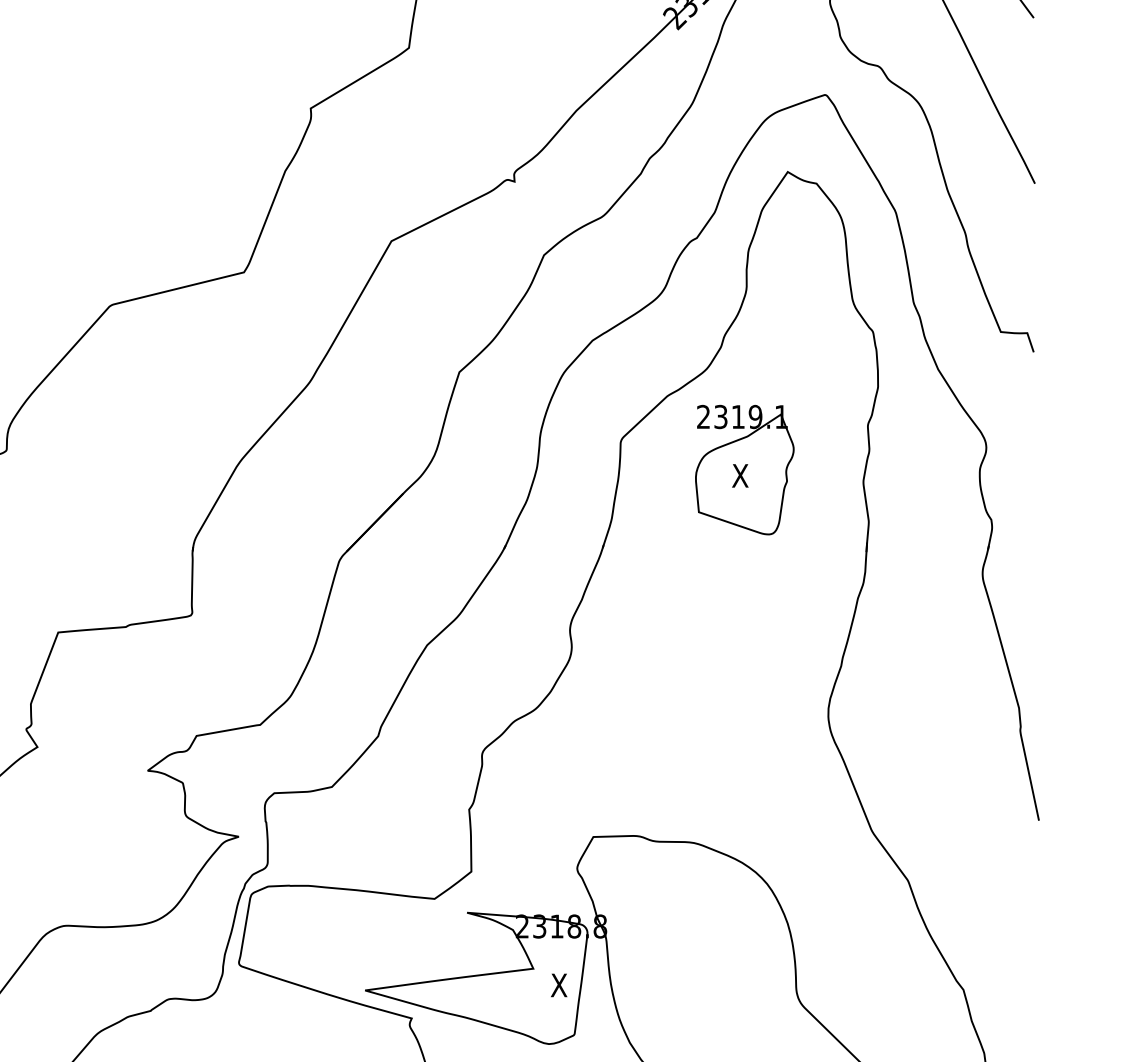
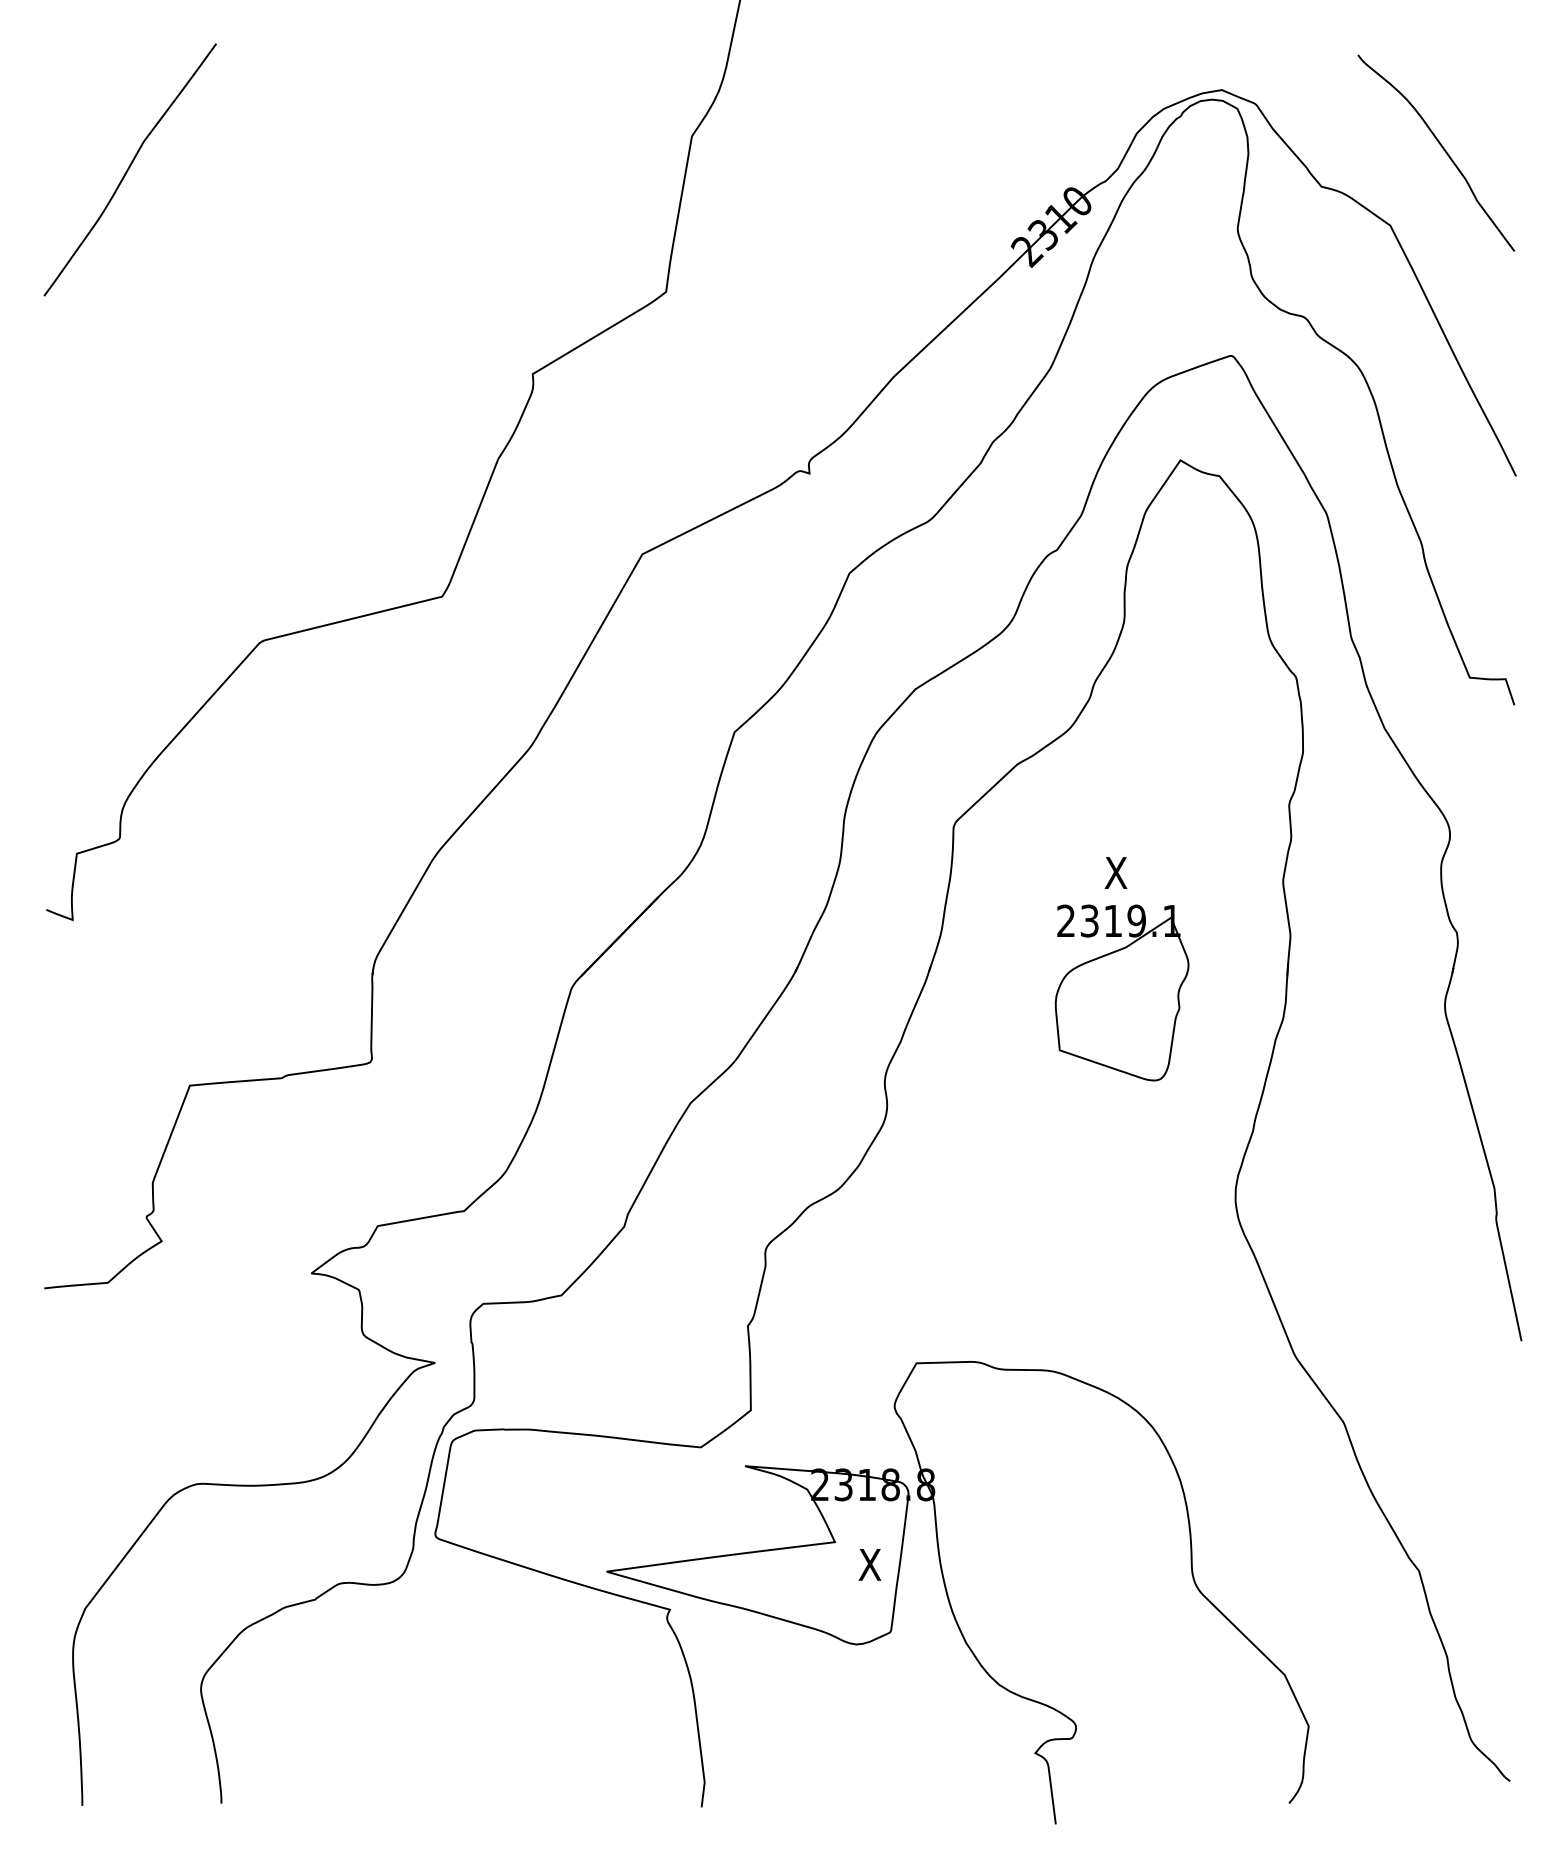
part: (744, 469) -> (1121, 992), moved

